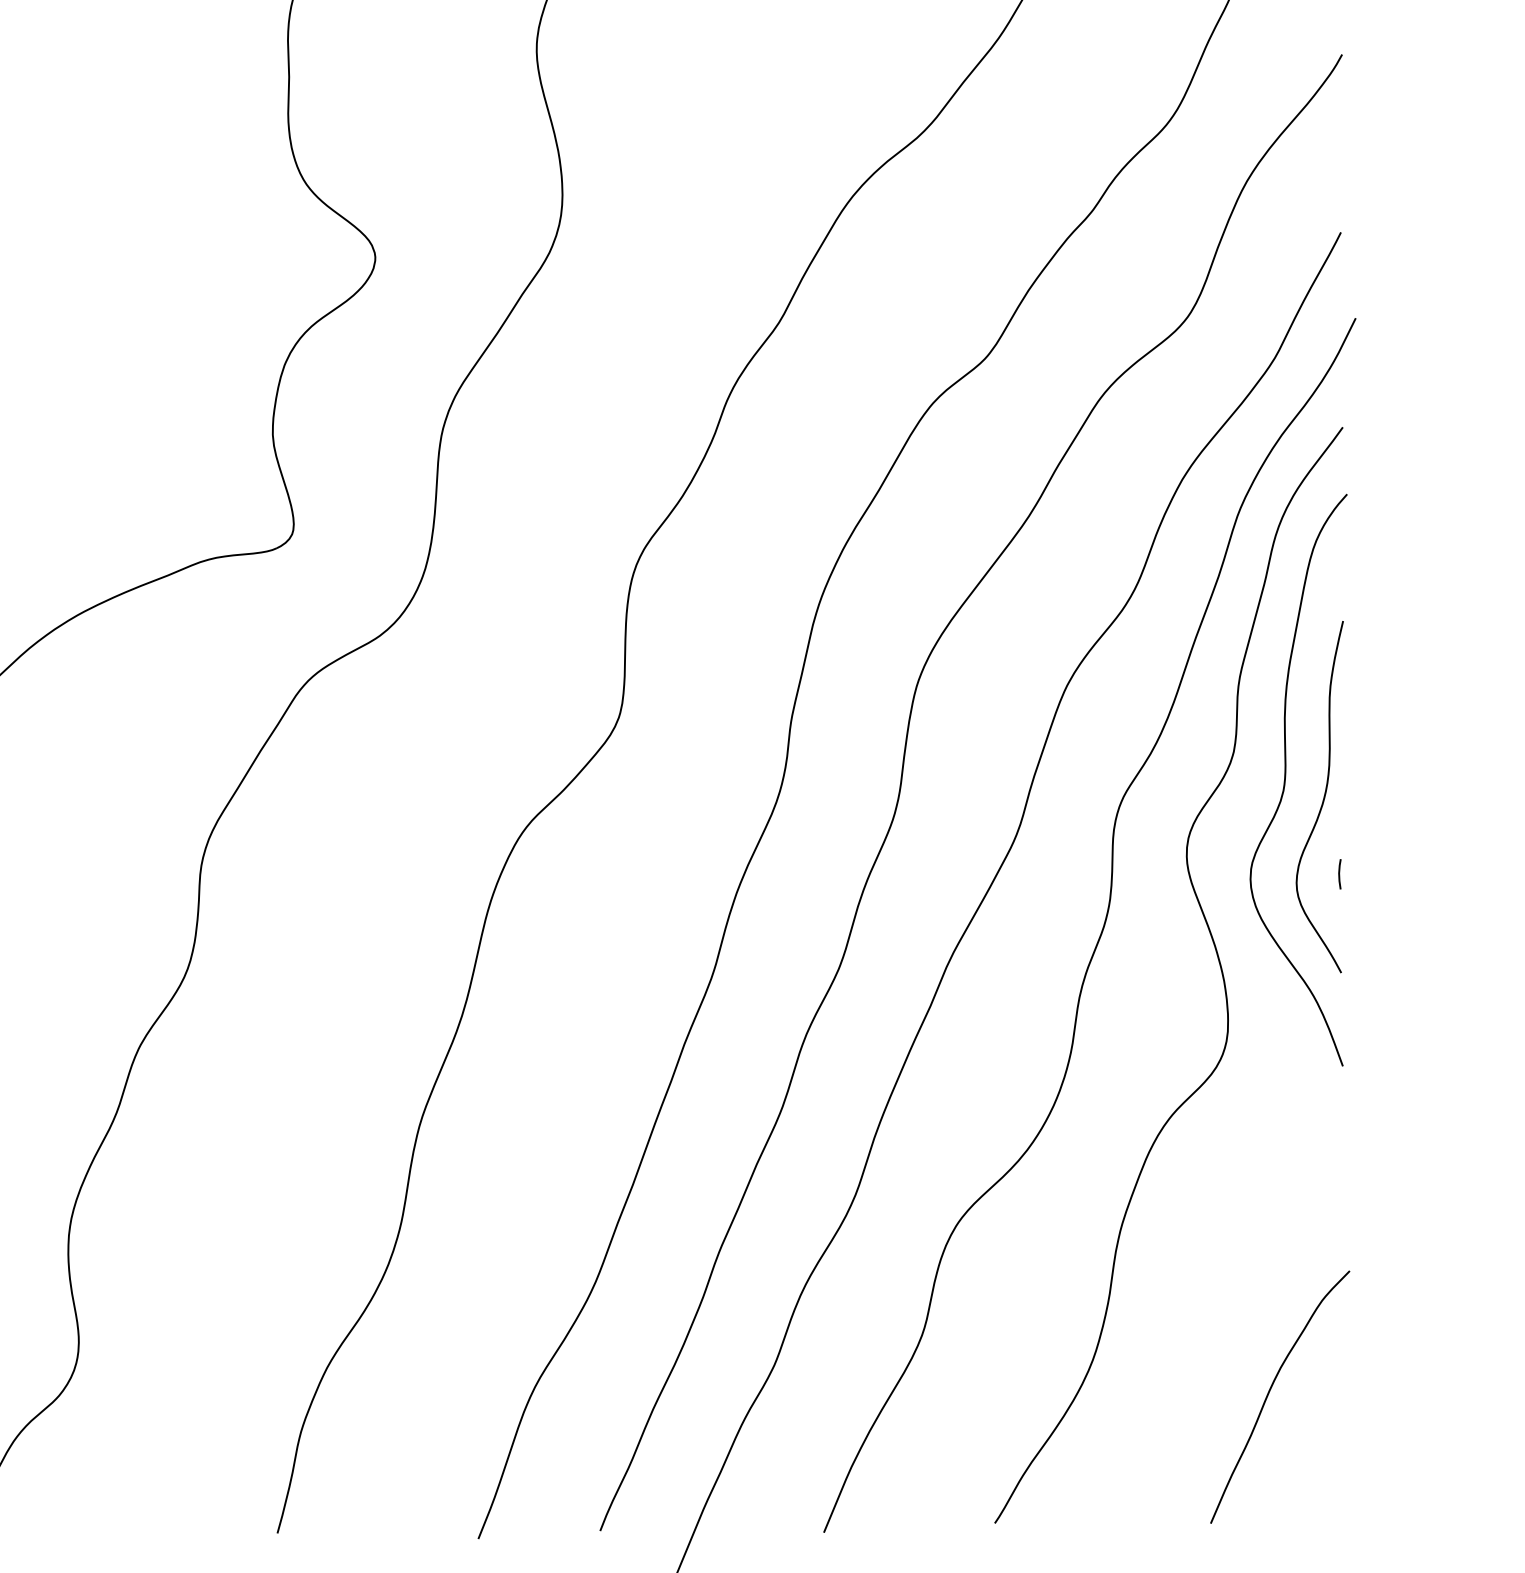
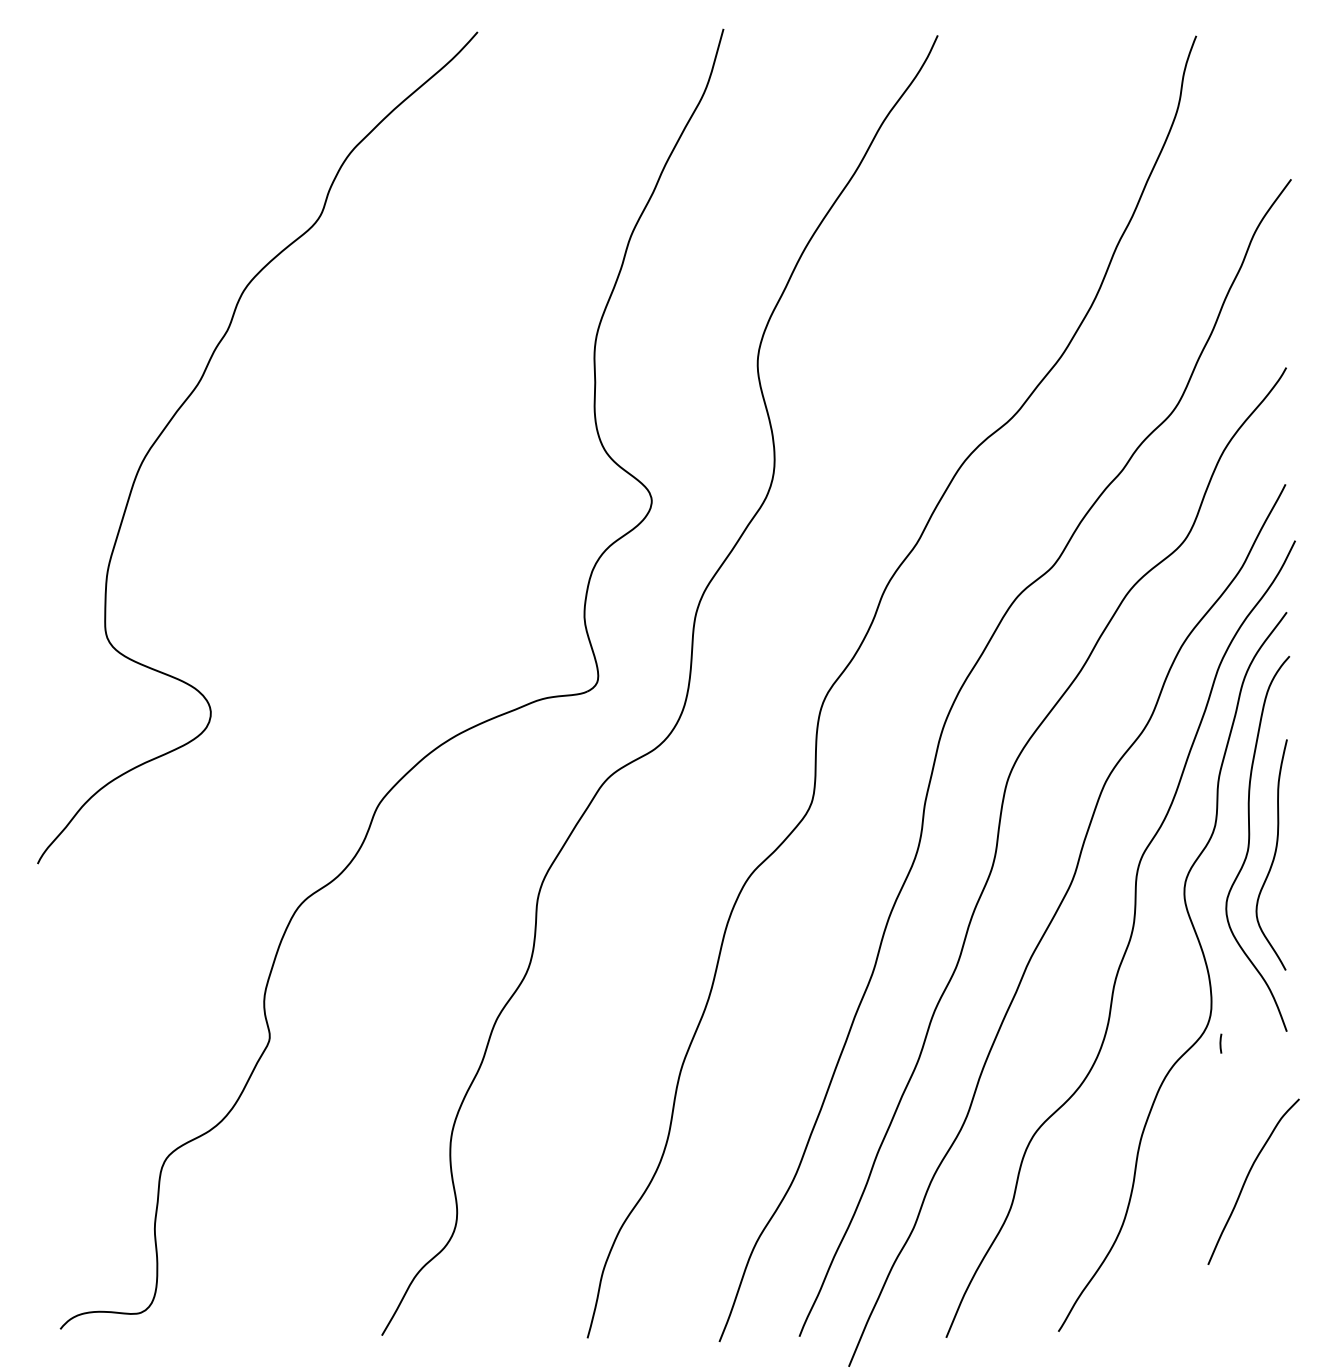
line: (1339, 874) -> (1220, 1043), moved
curve: (1270, 1392) -> (1247, 1178), moved

